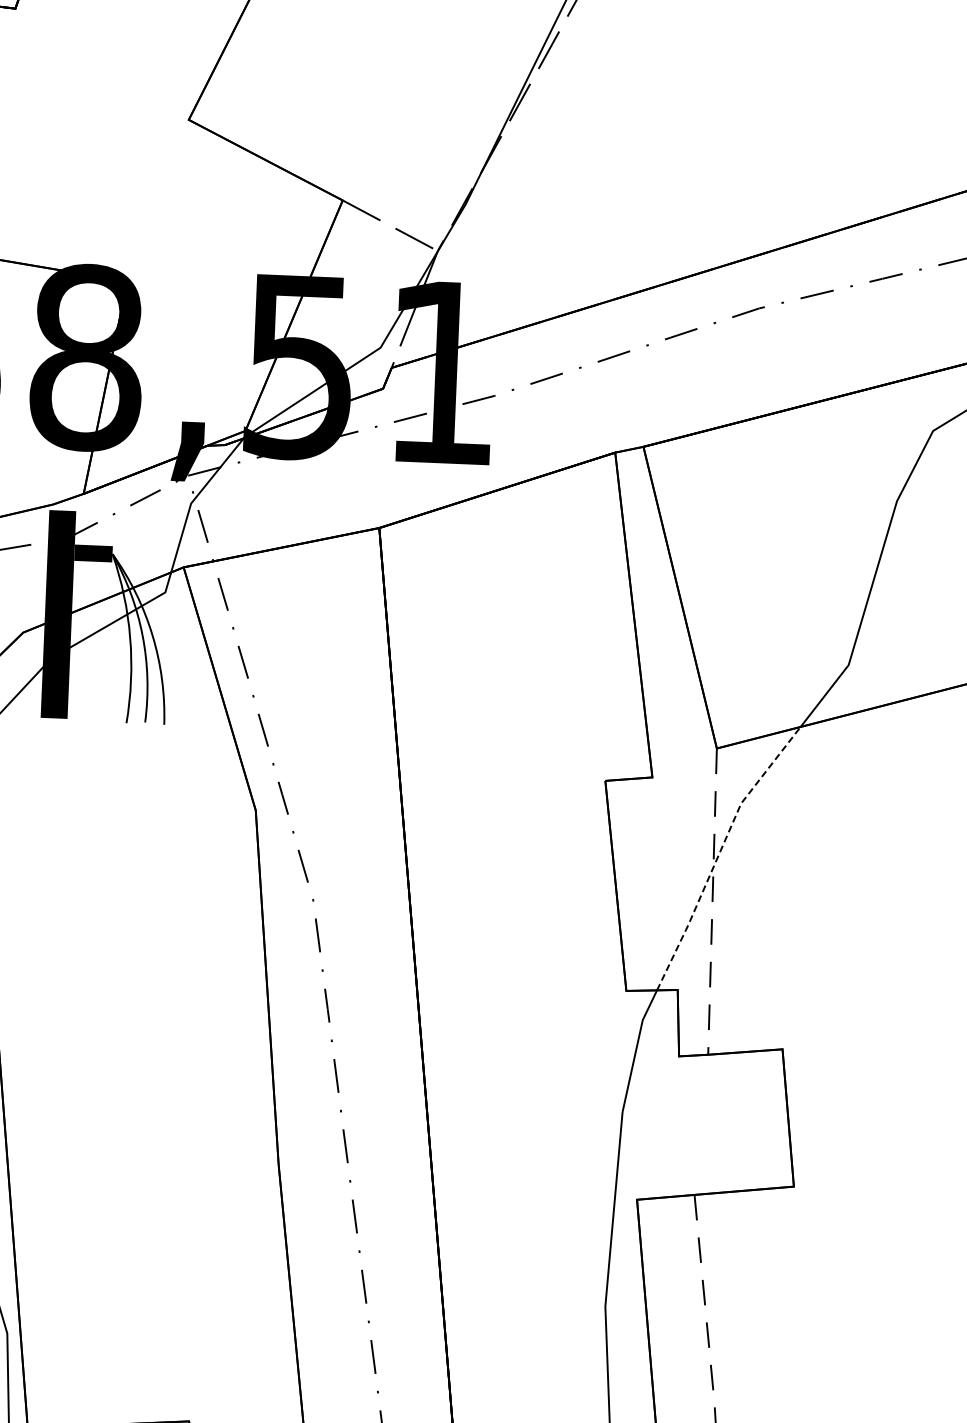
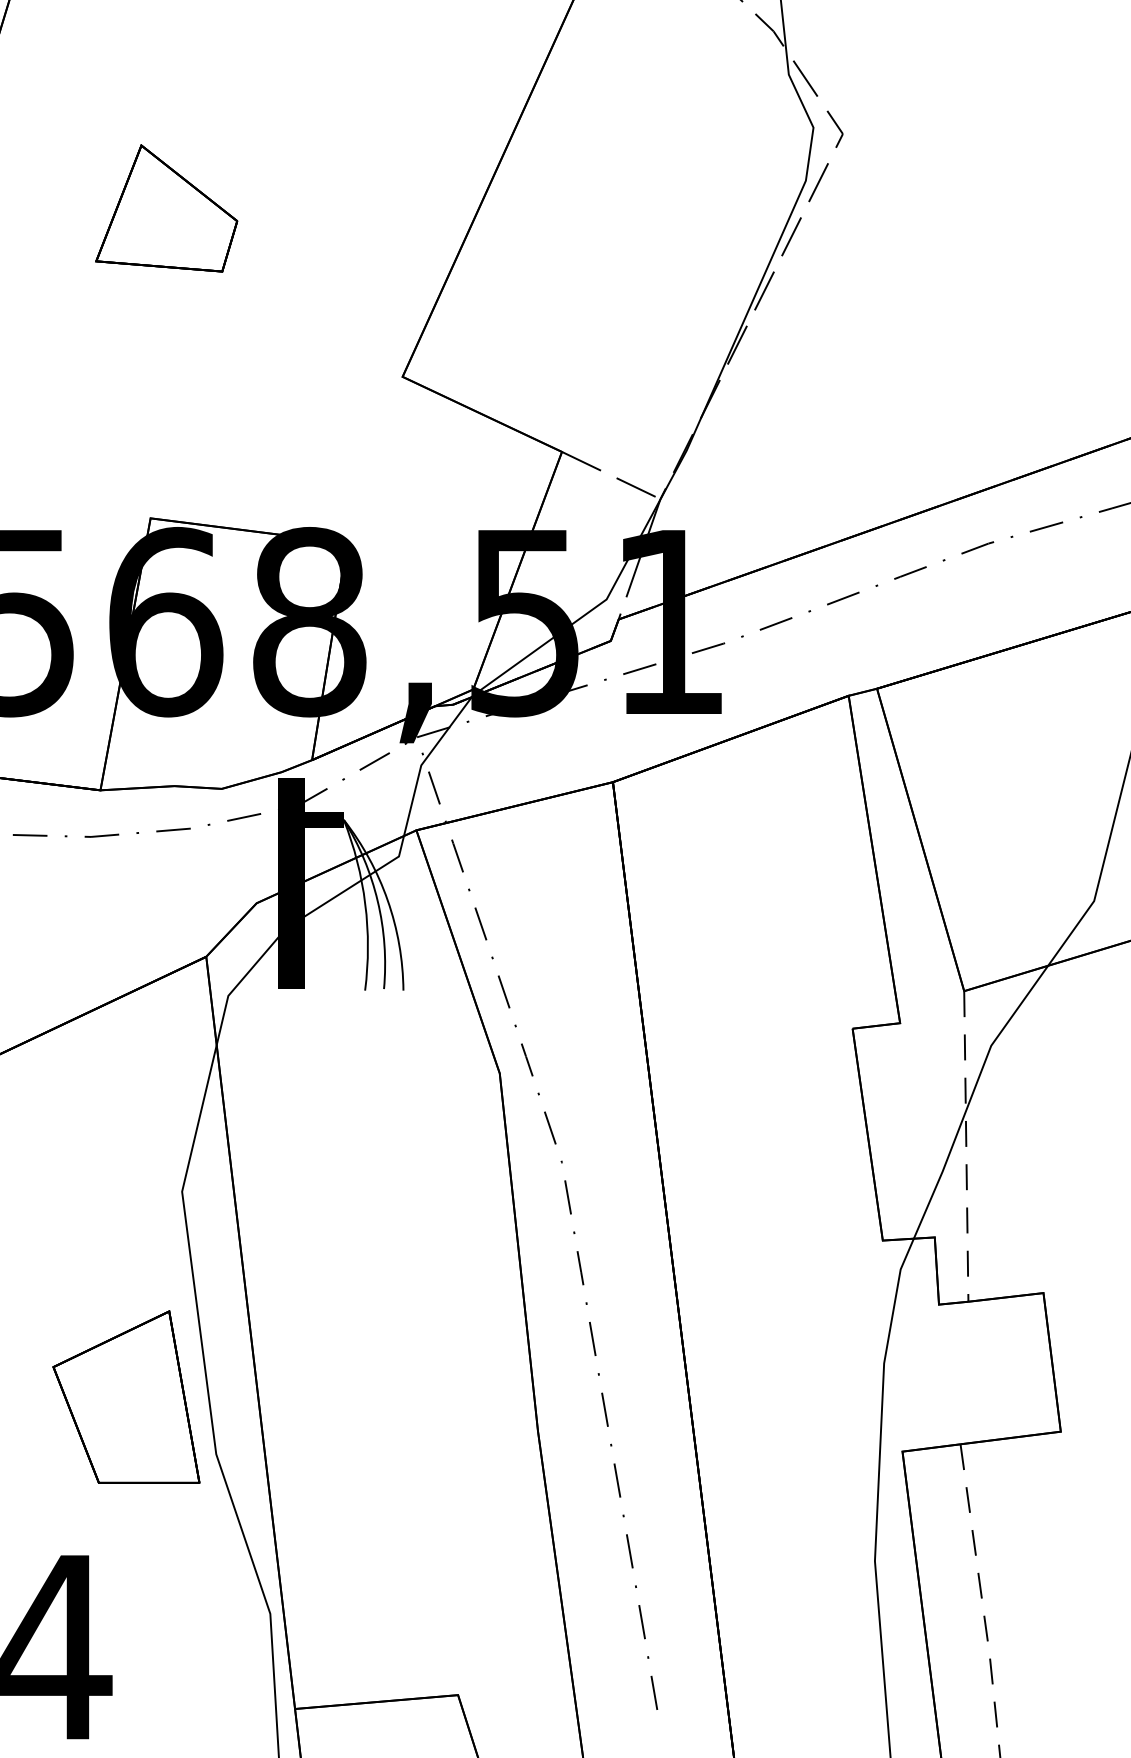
line: (719, 853) -> (971, 1097), dashed -> solid

